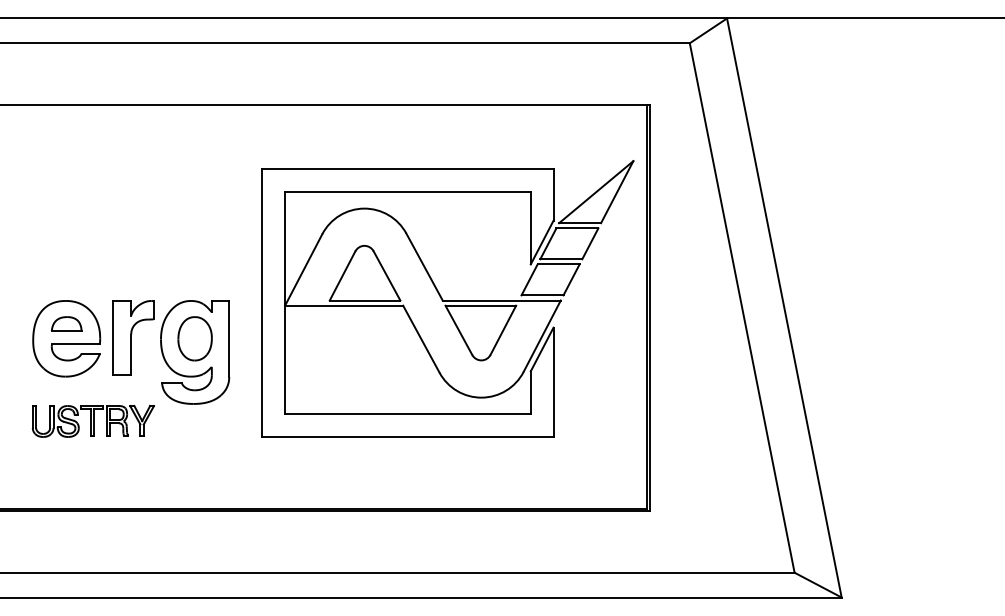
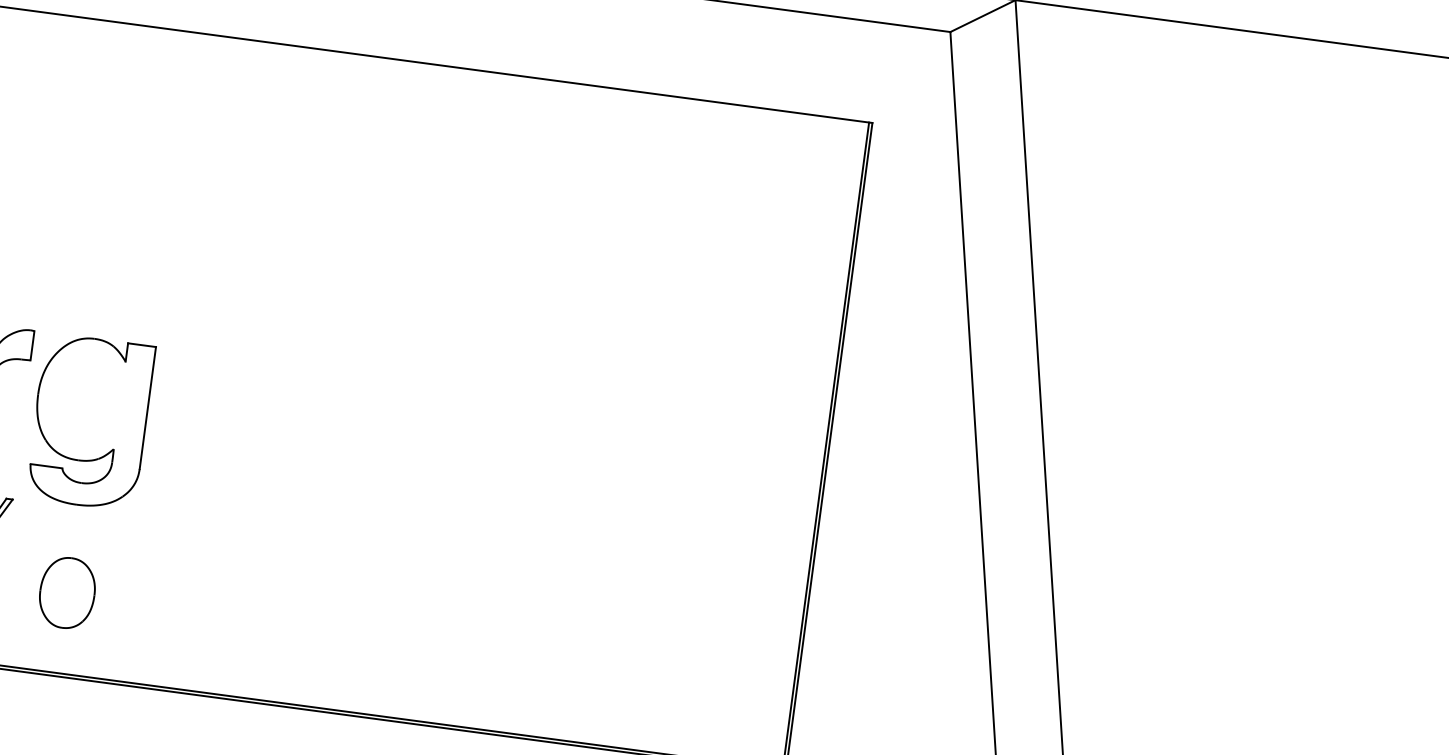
part: (447, 298) -> (506, 389), removed
part: (194, 338) -> (66, 592), moved

